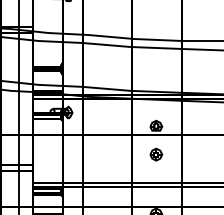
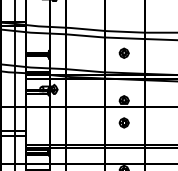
part: (155, 65) -> (123, 52), added

